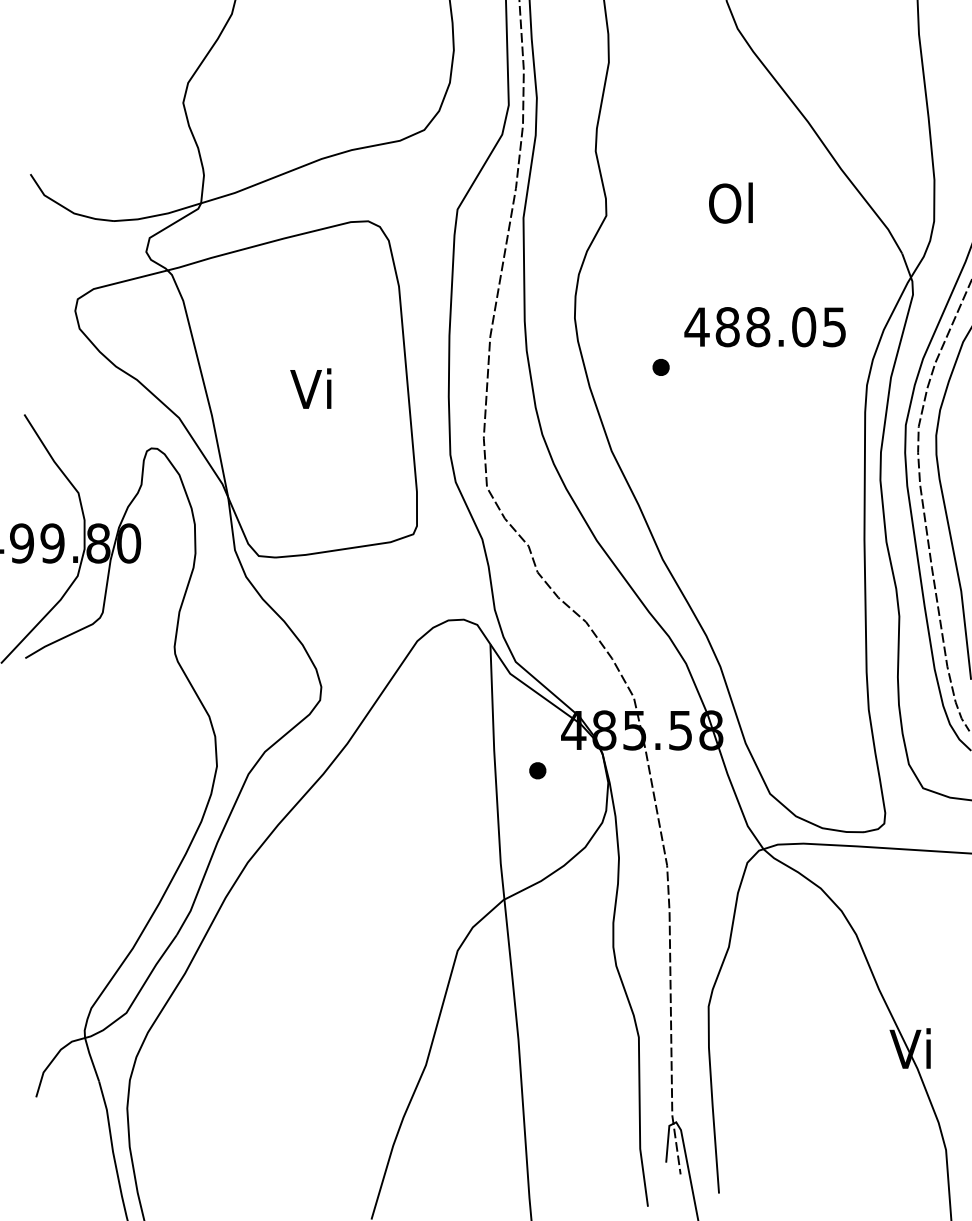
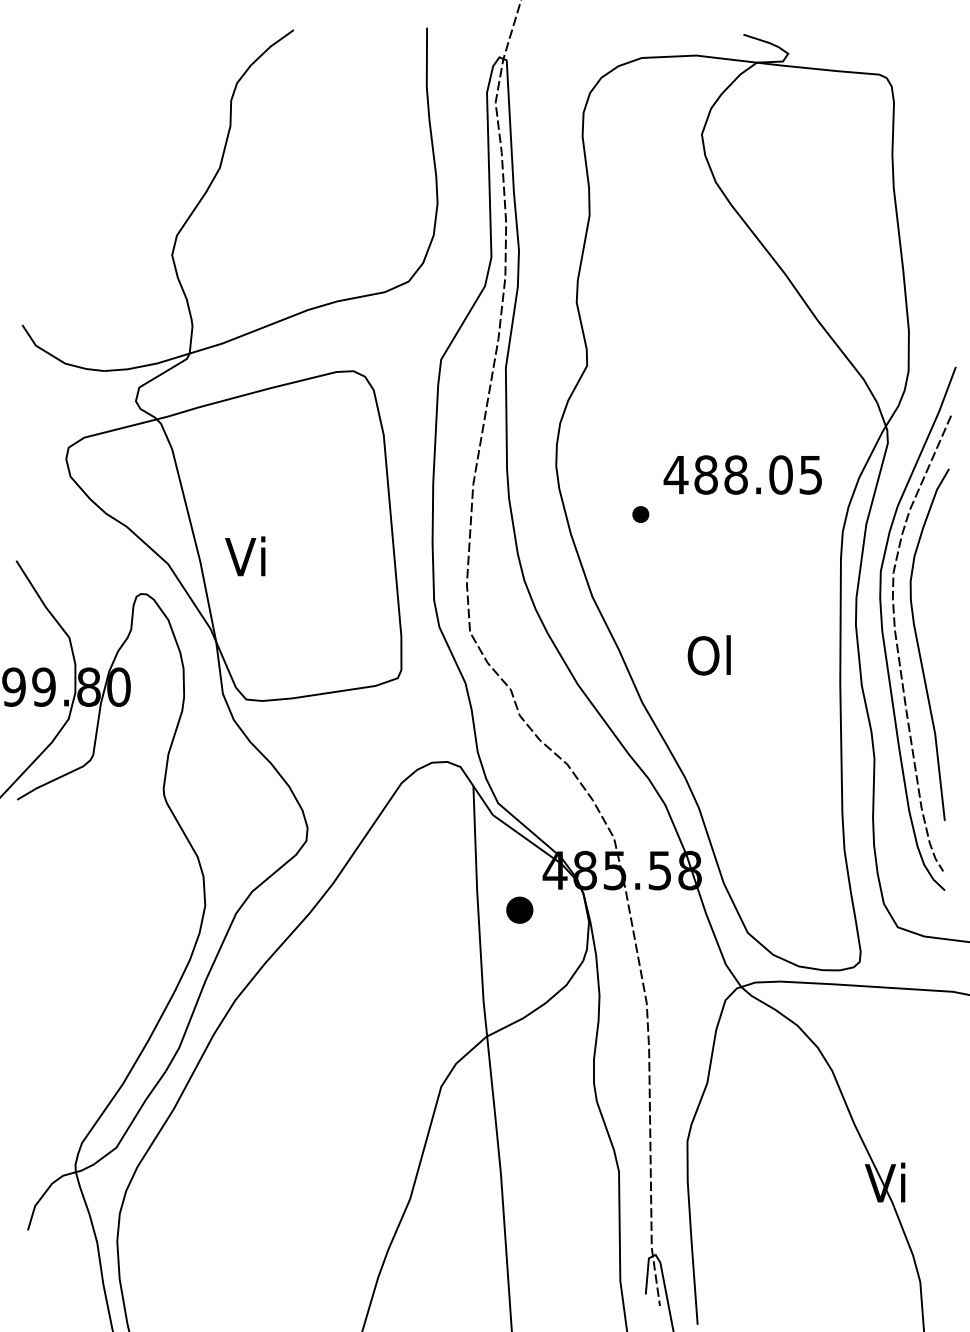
text: (730, 203) -> (708, 655), moved
text: (311, 388) -> (245, 556), moved
part: (537, 770) -> (519, 909), size x1.6

